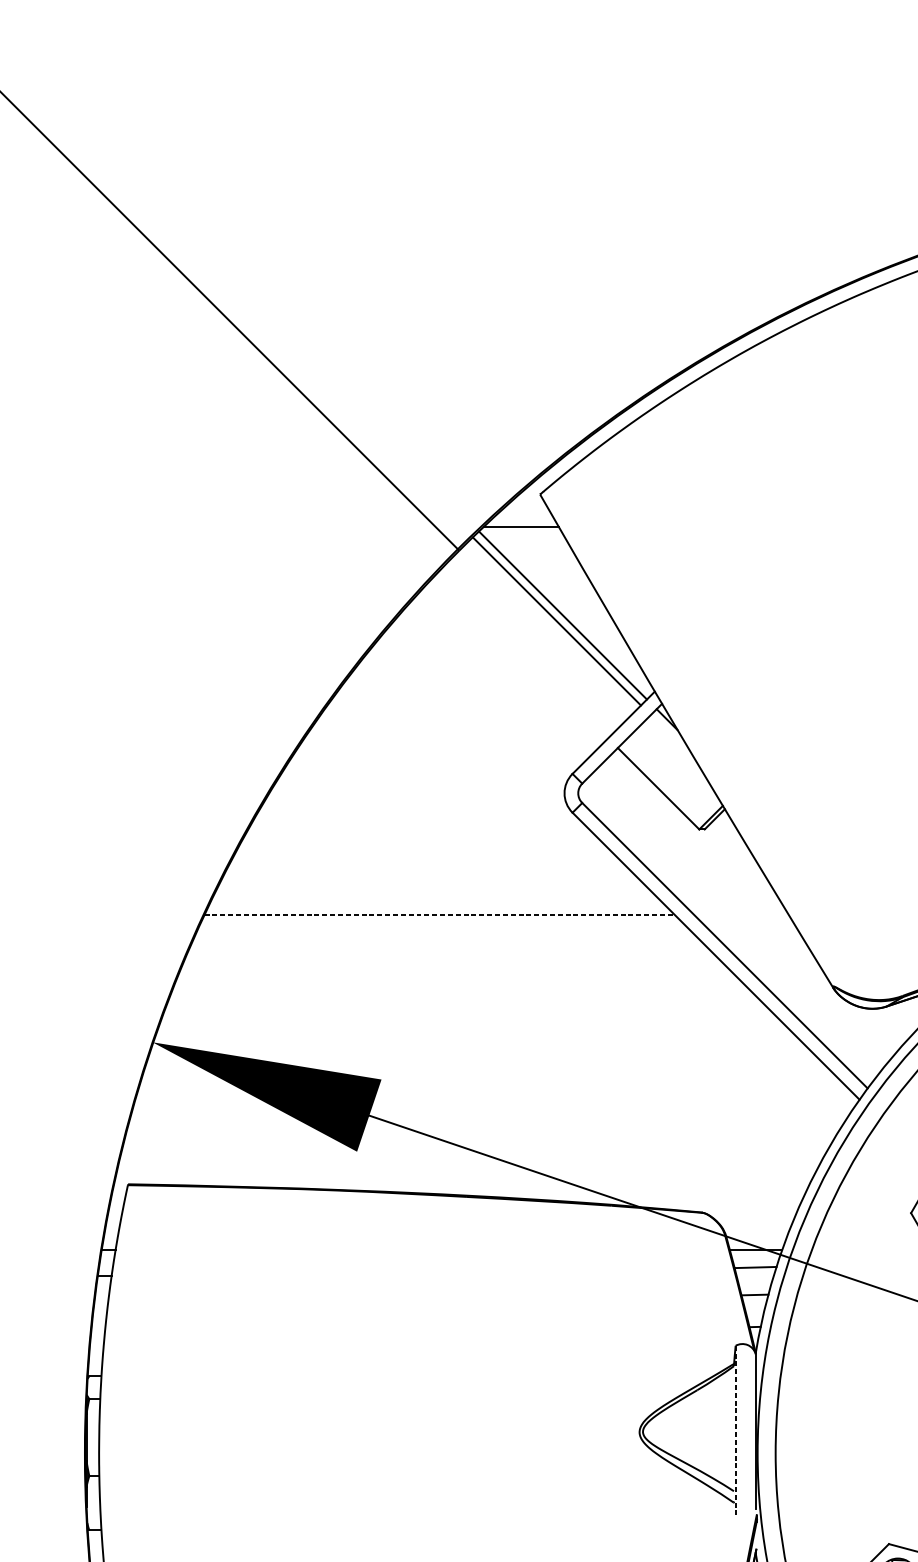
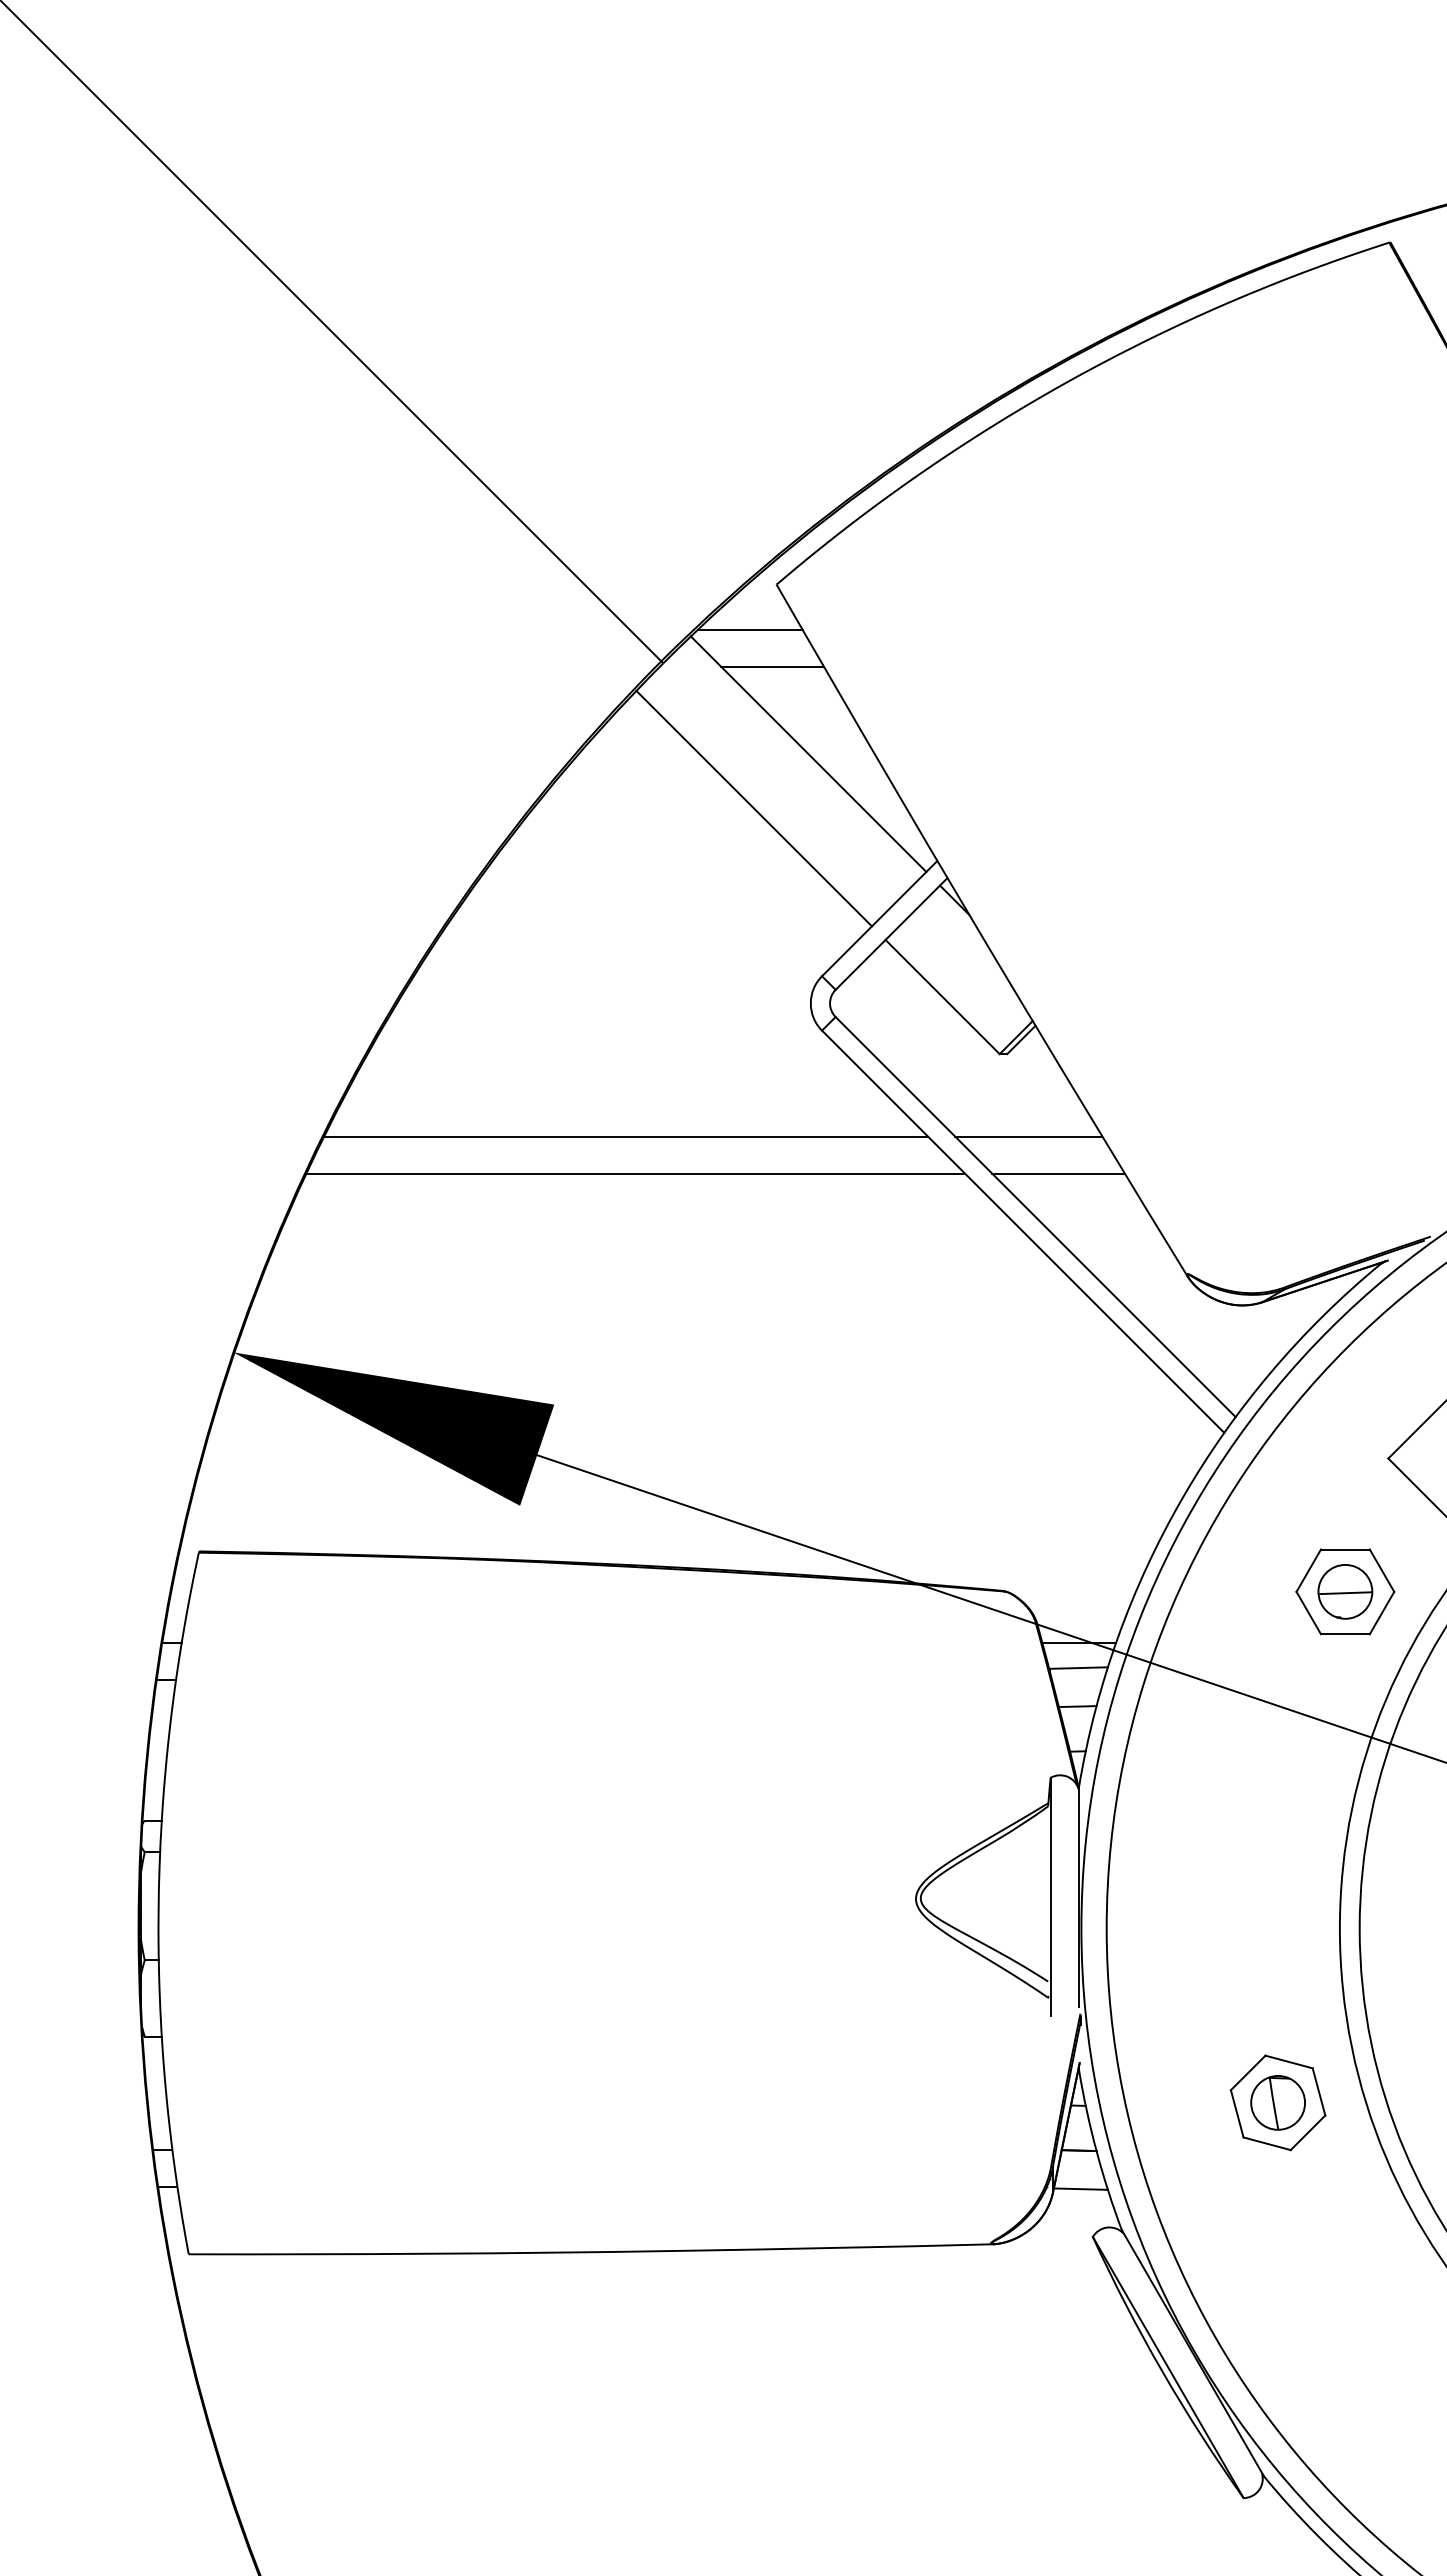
line: (537, 553) -> (772, 667), added
line: (556, 621) -> (753, 808), moved
line: (433, 888) -> (626, 1136), added
line: (719, 888) -> (1028, 1136), added
line: (440, 914) -> (636, 1173), dashed -> solid
line: (741, 914) -> (1058, 1173), added
line: (735, 1430) -> (1050, 1896), dashed -> solid

